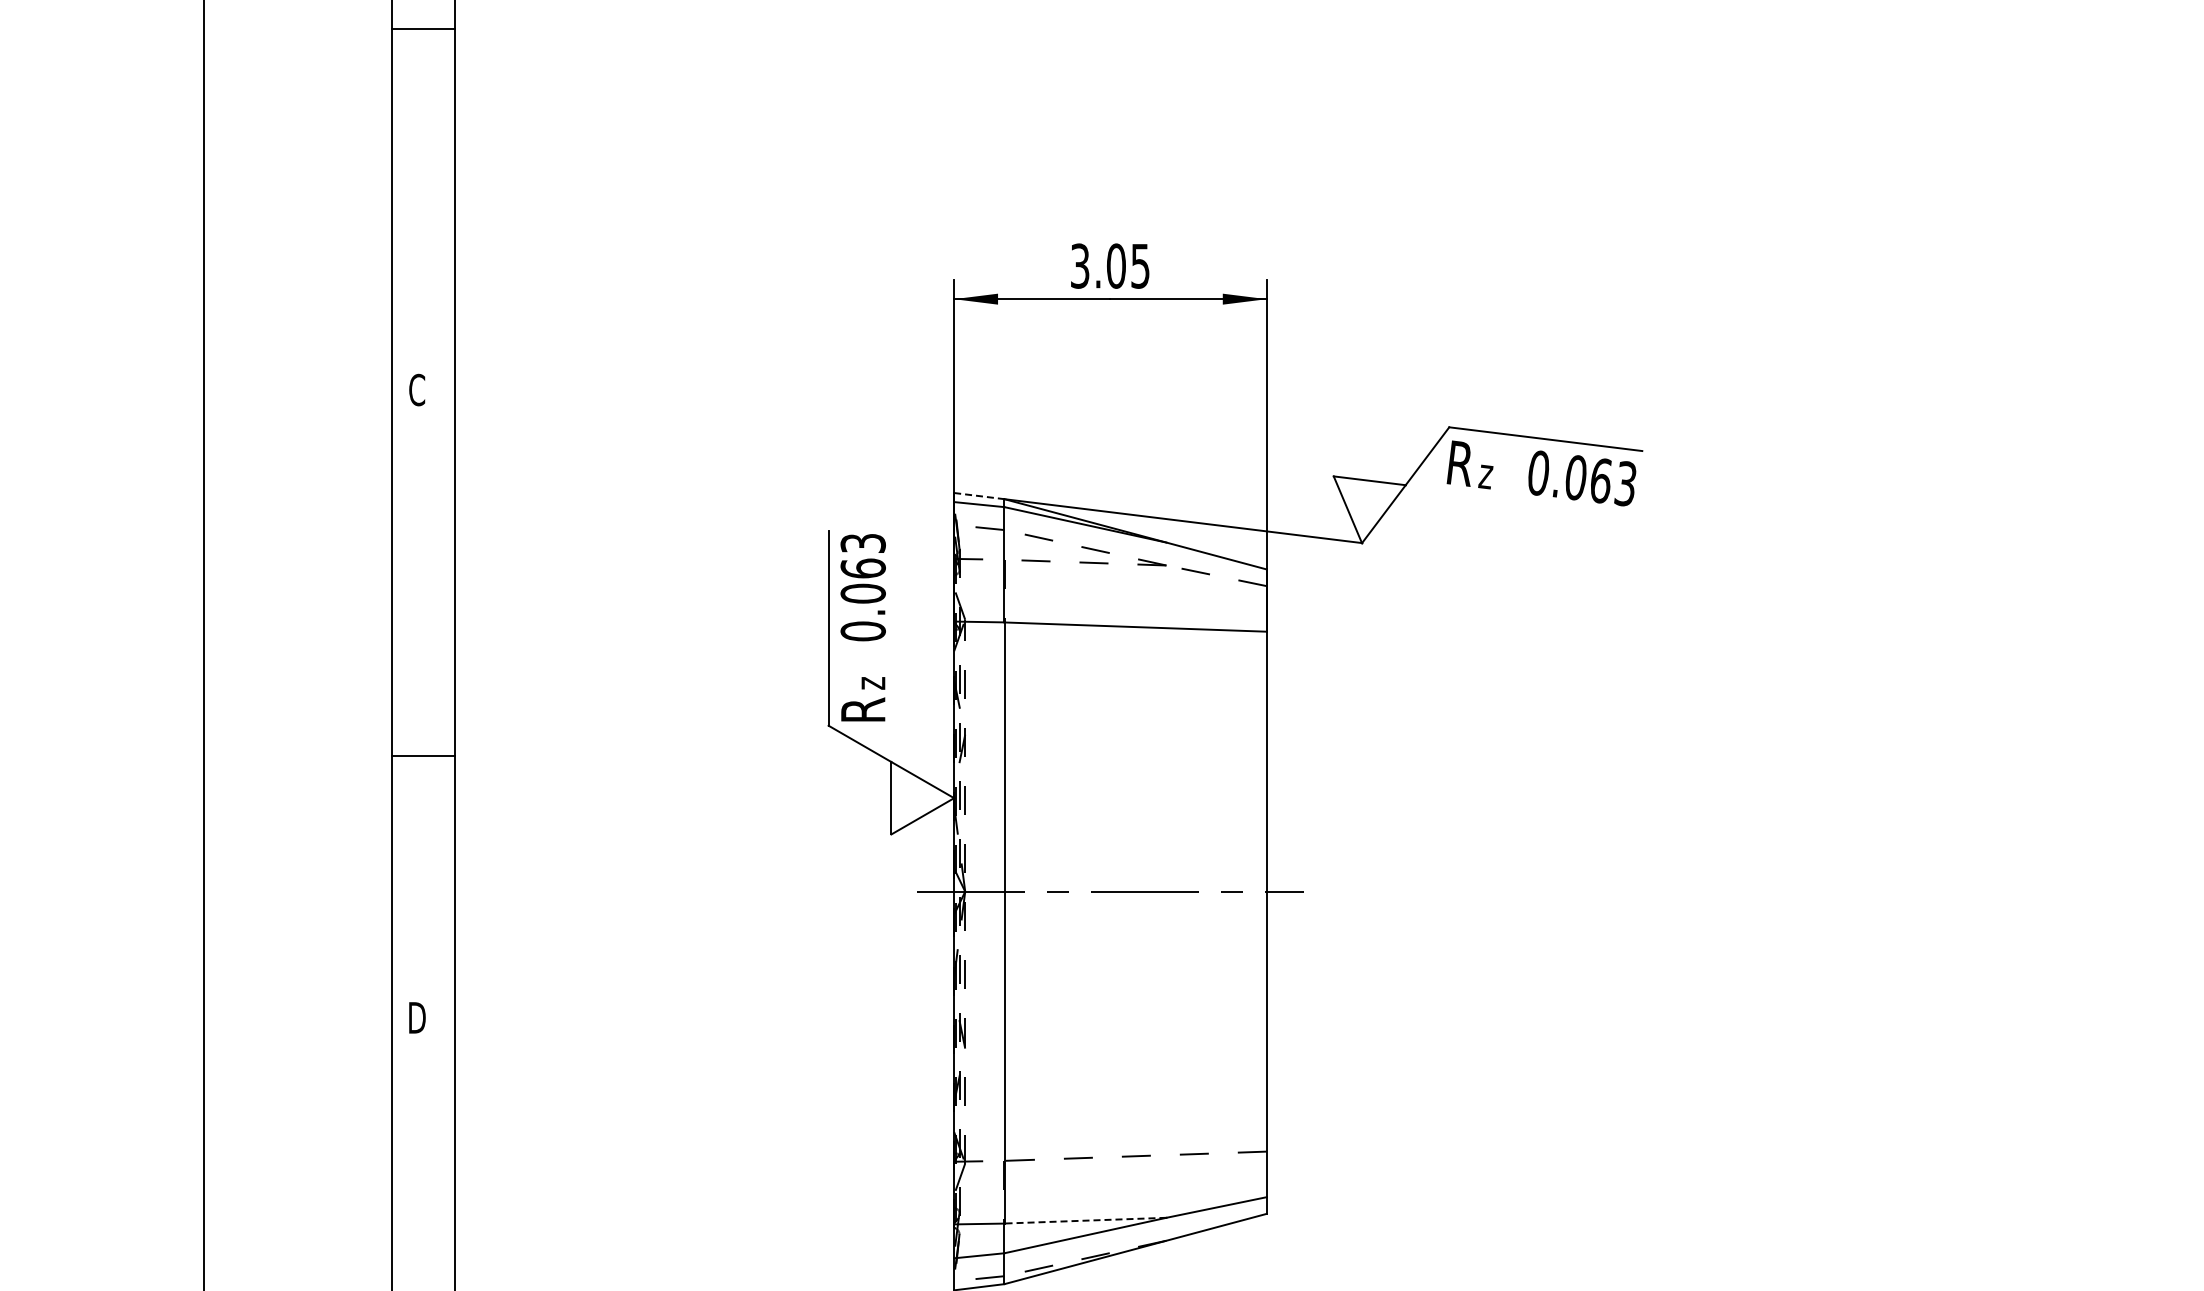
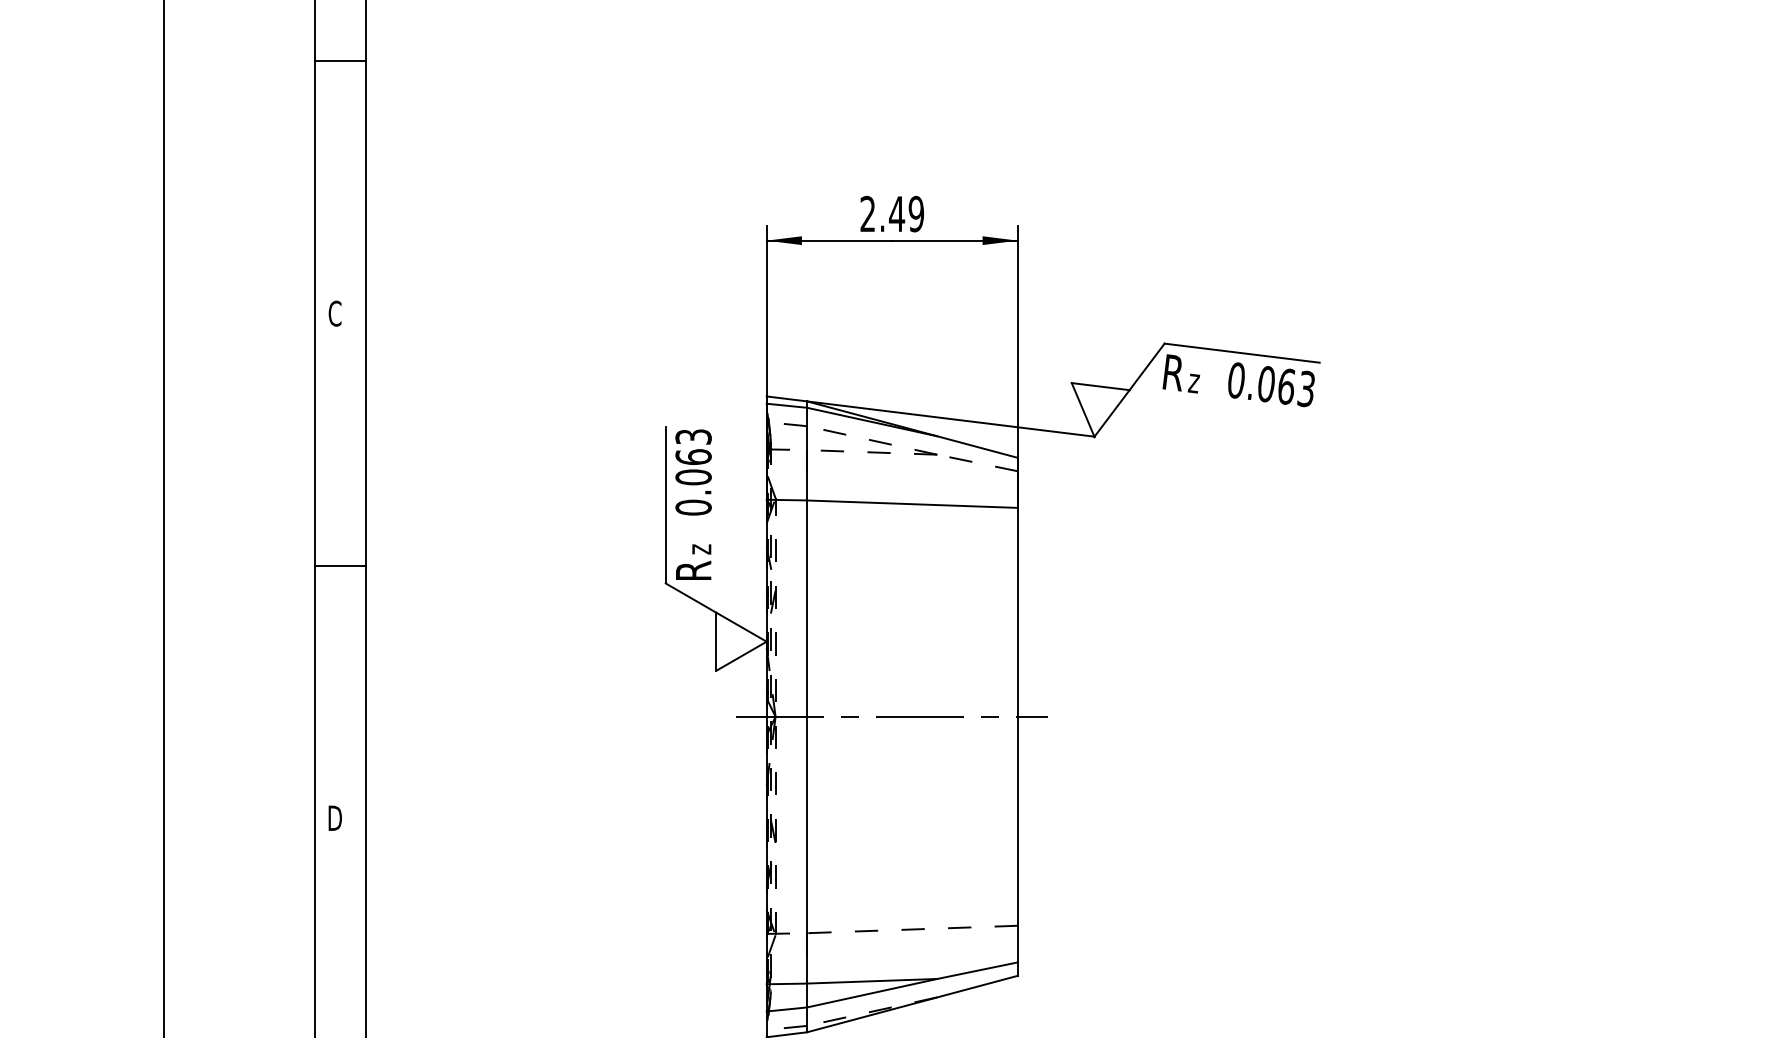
line: (423, 29) -> (340, 61), moved
text: (1110, 265) -> (892, 213), 3.05 -> 2.49
line: (979, 496) -> (787, 399), dashed -> solid
line: (423, 756) -> (340, 566), moved
line: (1084, 1220) -> (871, 981), dashed -> solid

